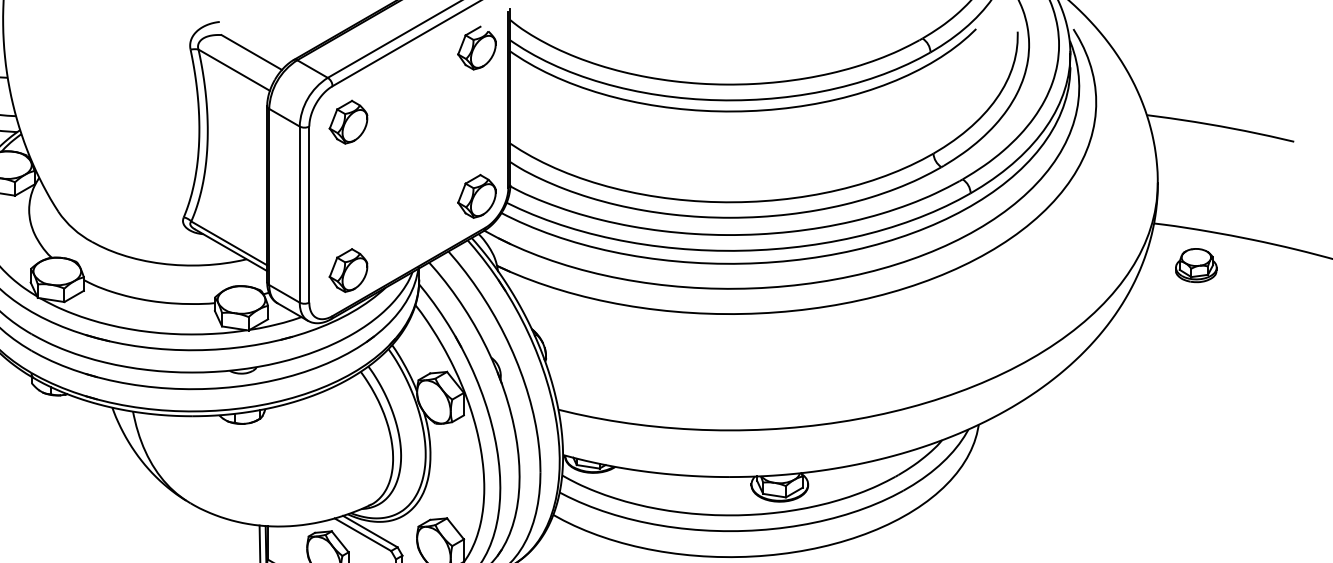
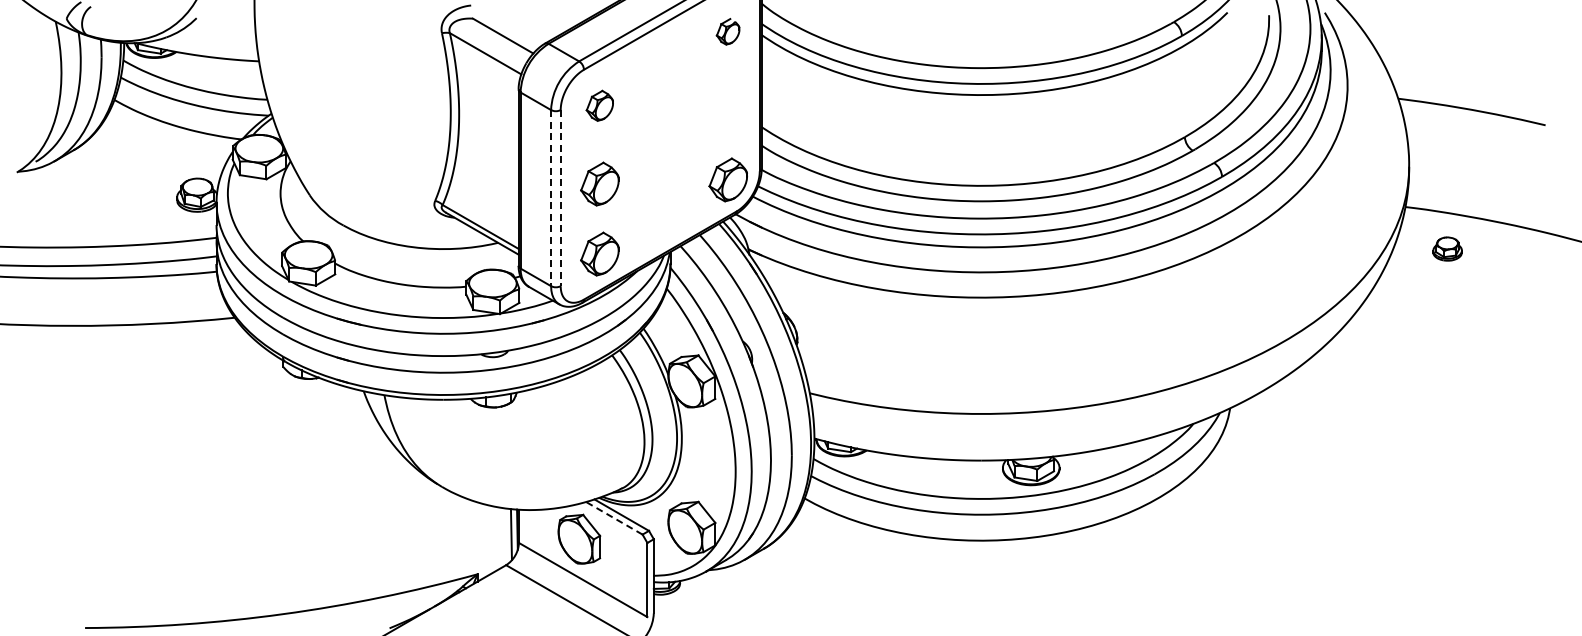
part: (476, 47) -> (727, 31), size x0.6
part: (348, 121) -> (599, 105), size x0.7
part: (348, 199) -> (599, 183), added
line: (300, 214) -> (551, 198), solid -> dashed
line: (309, 214) -> (560, 198), solid -> dashed
part: (1196, 264) -> (1447, 248), size x0.7
line: (363, 534) -> (614, 518), solid -> dashed

